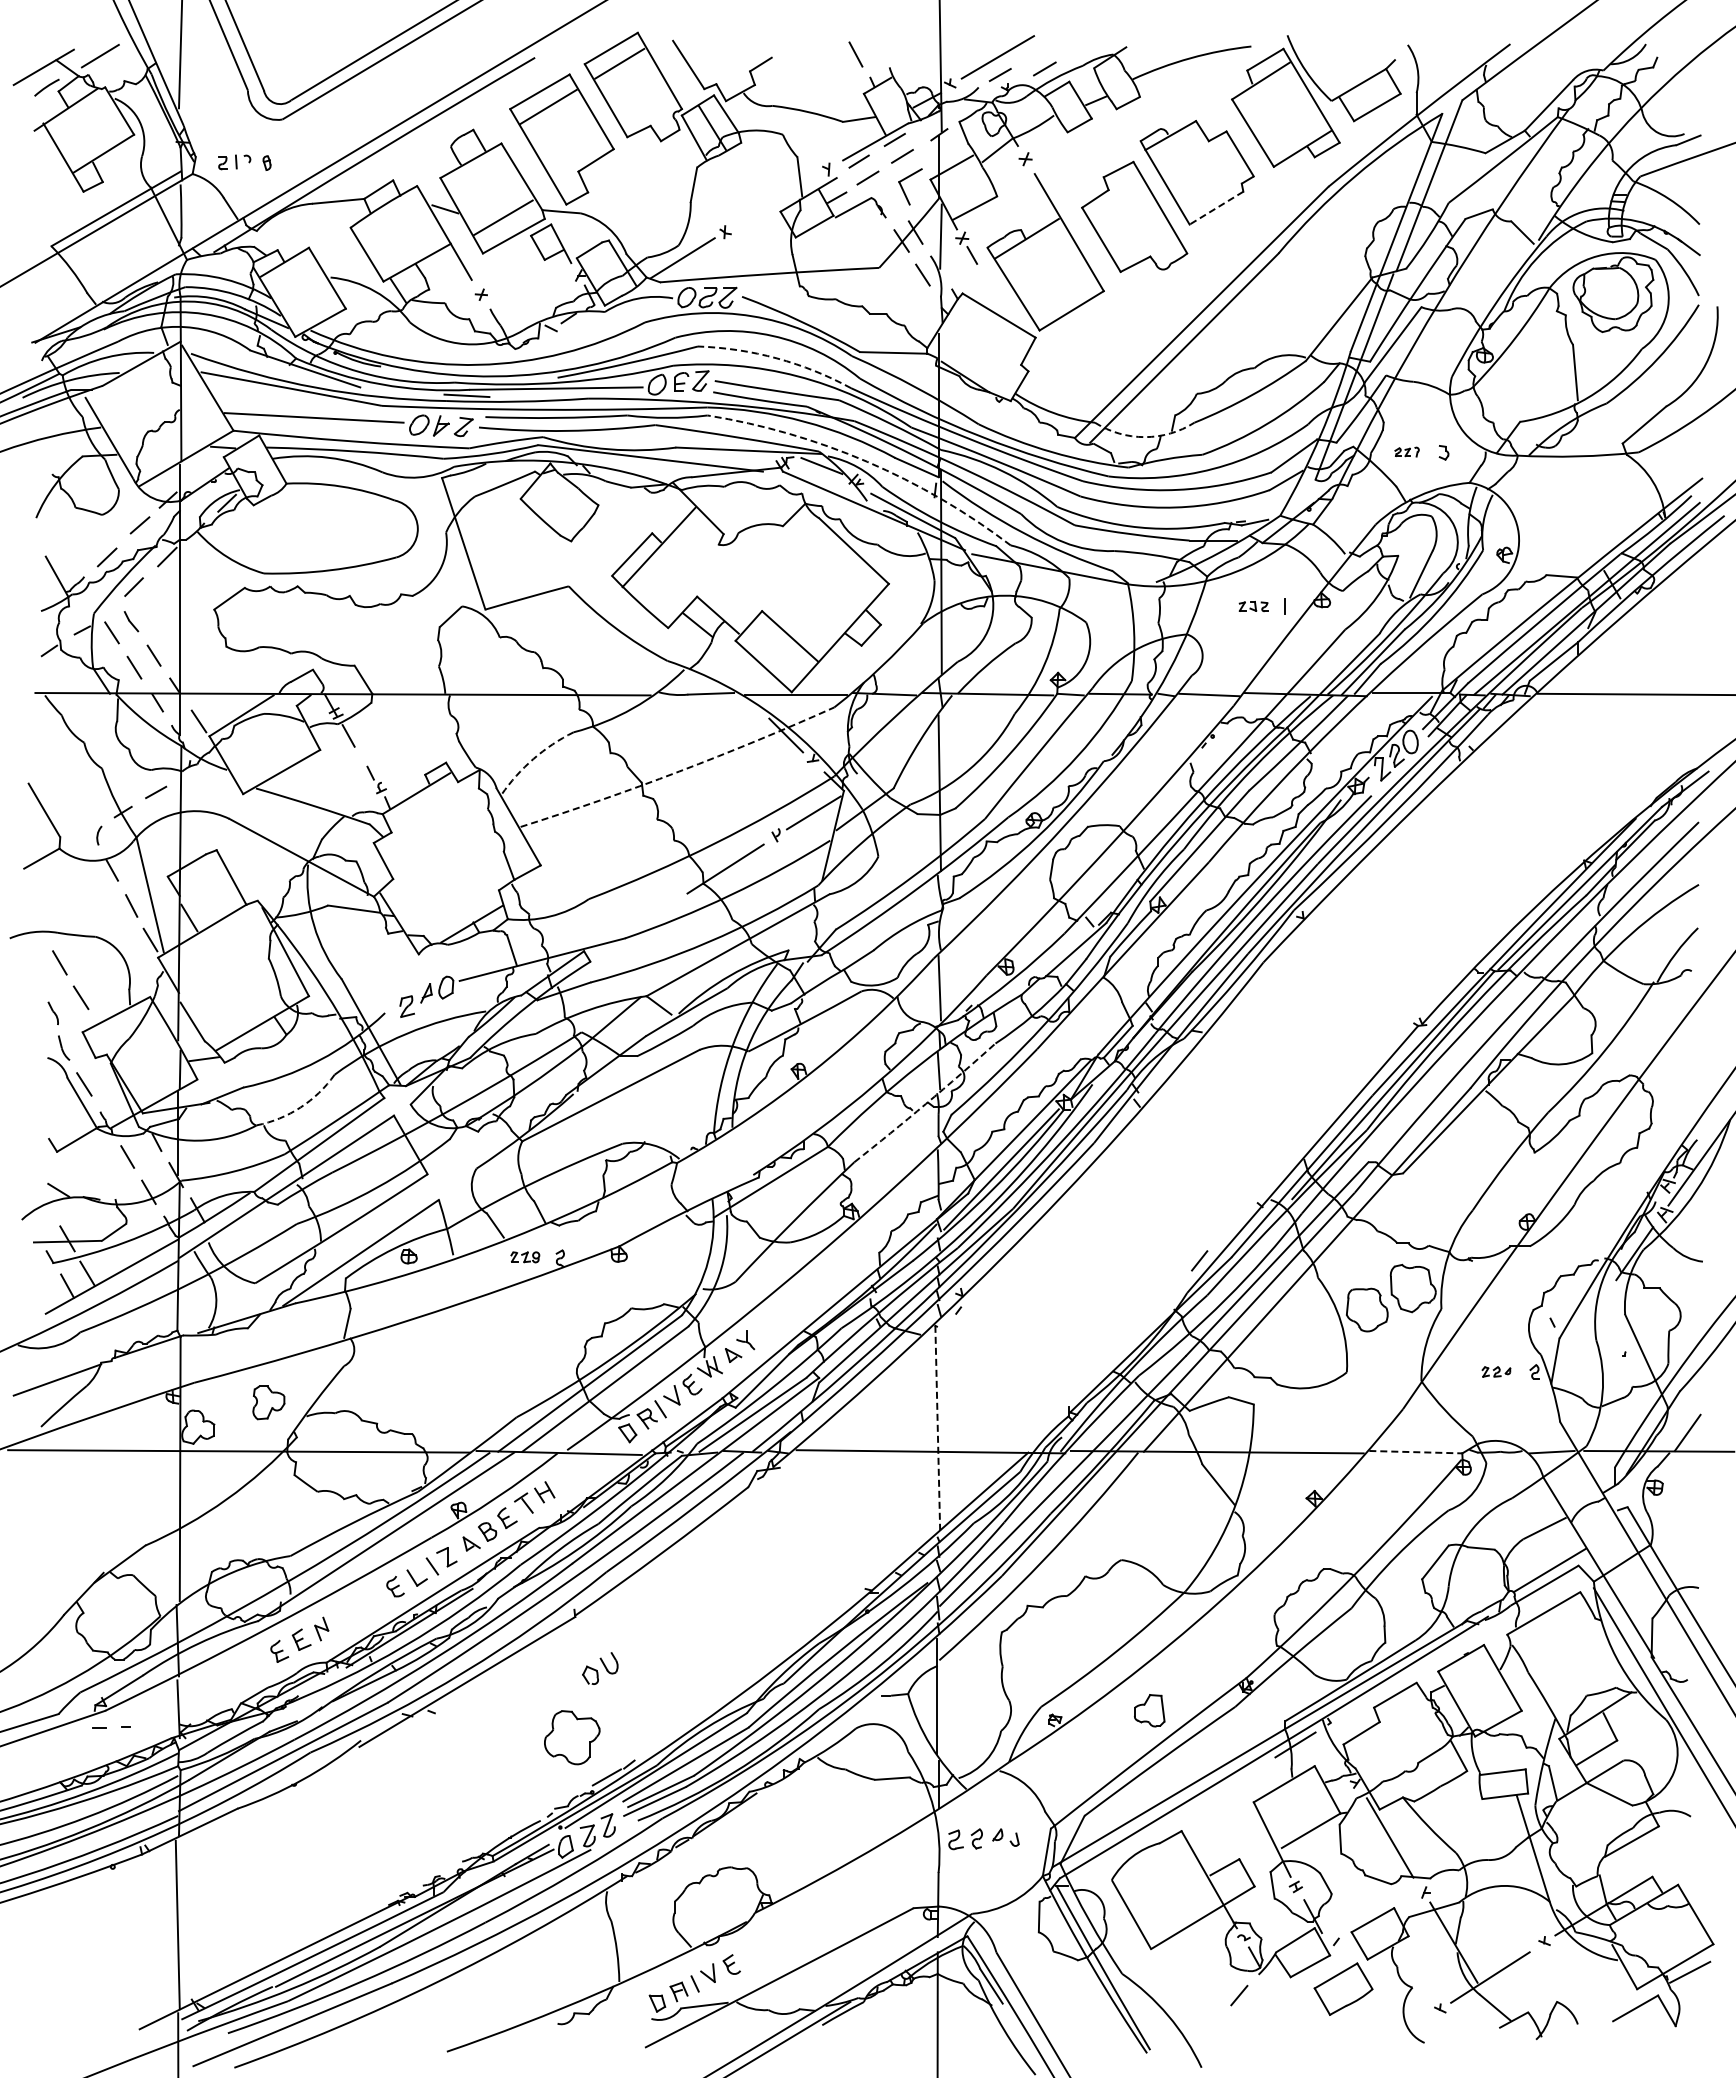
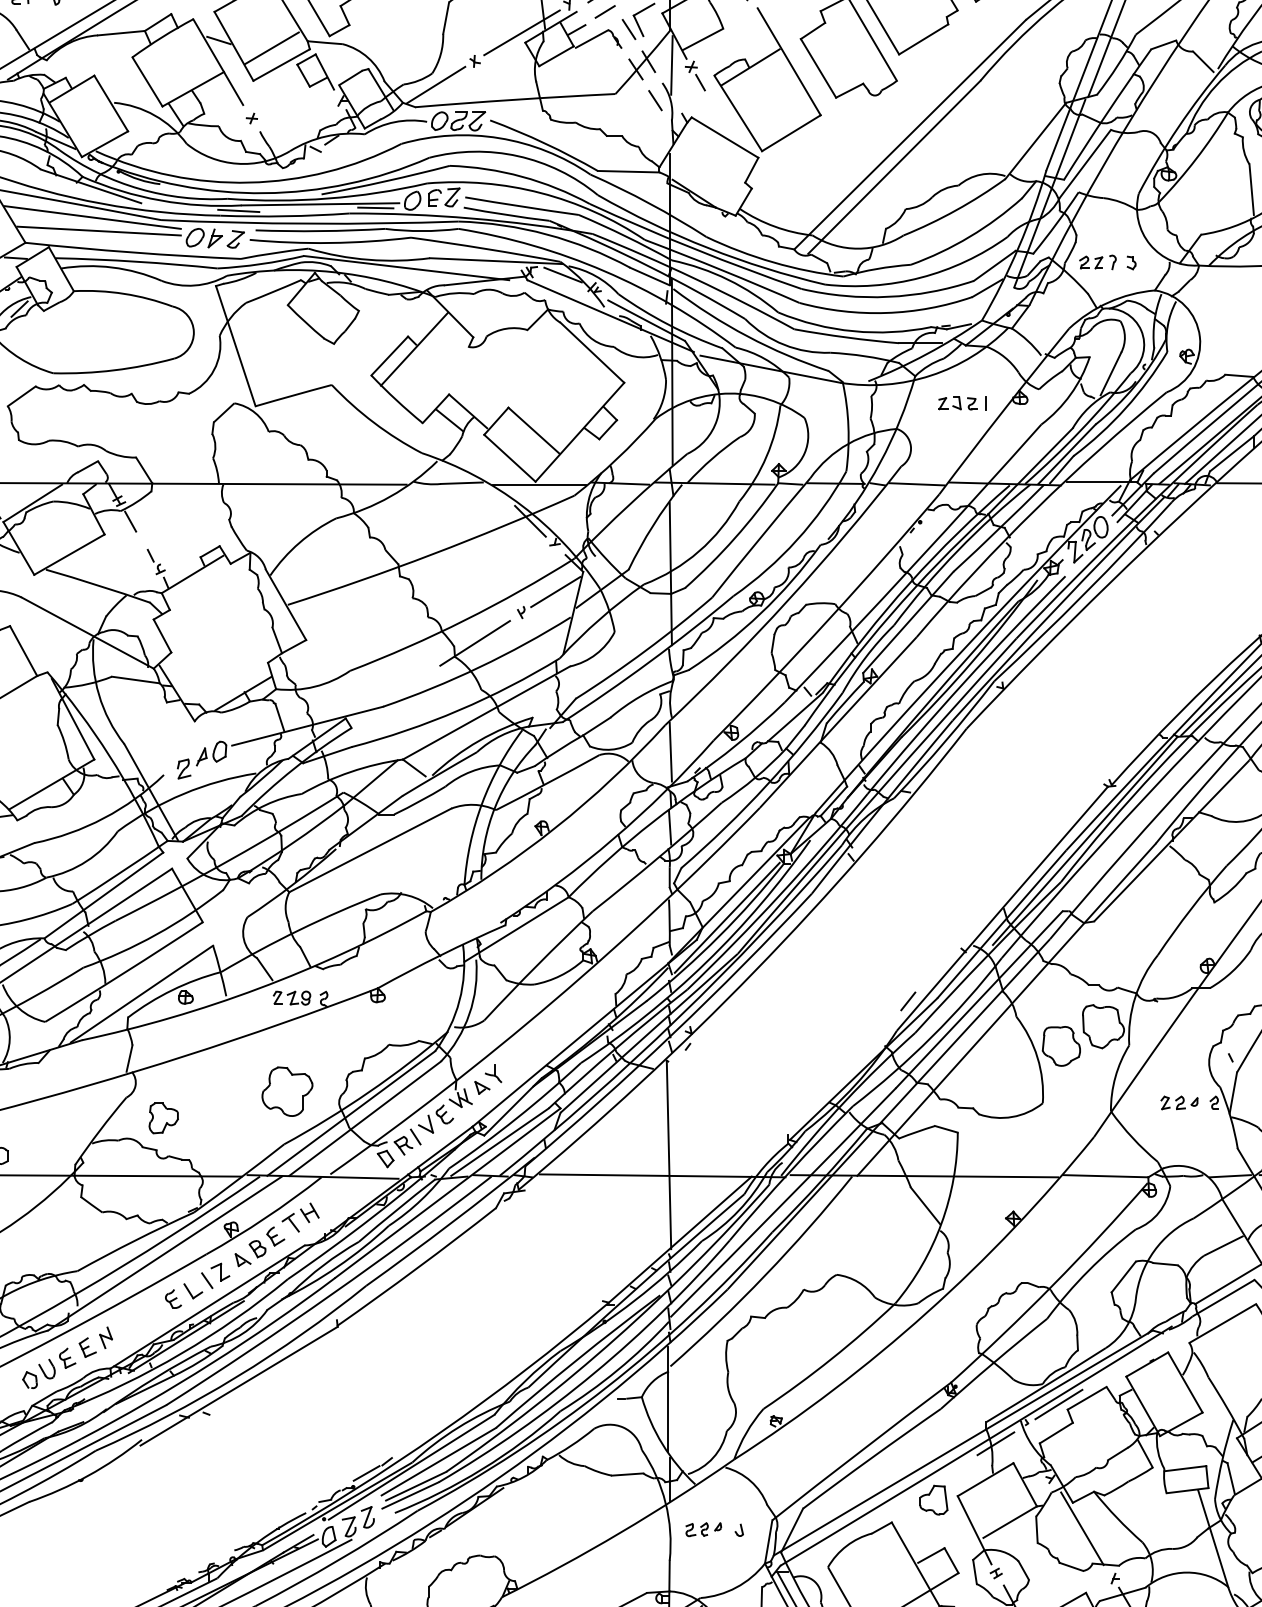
line: (893, 196) -> (628, 28), added
line: (776, 200) -> (521, 32), added
line: (1216, 208) -> (923, 39), dashed -> solid
arc: (776, 358) -> (521, 176), dashed -> solid
line: (616, 392) -> (375, 207), added
line: (307, 402) -> (93, 217), added
arc: (1144, 437) -> (857, 249), dashed -> solid
part: (1406, 451) -> (1097, 261), size x1.67
arc: (867, 461) -> (604, 270), dashed -> solid
part: (1253, 606) -> (957, 403), size x1.43
arc: (533, 758) -> (299, 542), dashed -> solid
arc: (679, 771) -> (432, 554), dashed -> solid
arc: (925, 1104) -> (657, 858), dashed -> solid
arc: (300, 1107) -> (86, 861), dashed -> solid
part: (525, 1257) -> (292, 998), size x1.43
part: (1496, 1371) -> (1179, 1102), size x1.43
part: (268, 1402) -> (163, 1118), moved
line: (937, 1429) -> (668, 1155), dashed -> solid
line: (1415, 1452) -> (1105, 1176), dashed -> solid
part: (600, 1668) -> (39, 1373), moved
line: (1364, 1702) -> (1058, 1404), added
part: (1149, 1710) -> (933, 1499), moved
part: (572, 1737) -> (287, 1091), moved
part: (975, 1838) -> (703, 1529), size x0.71

